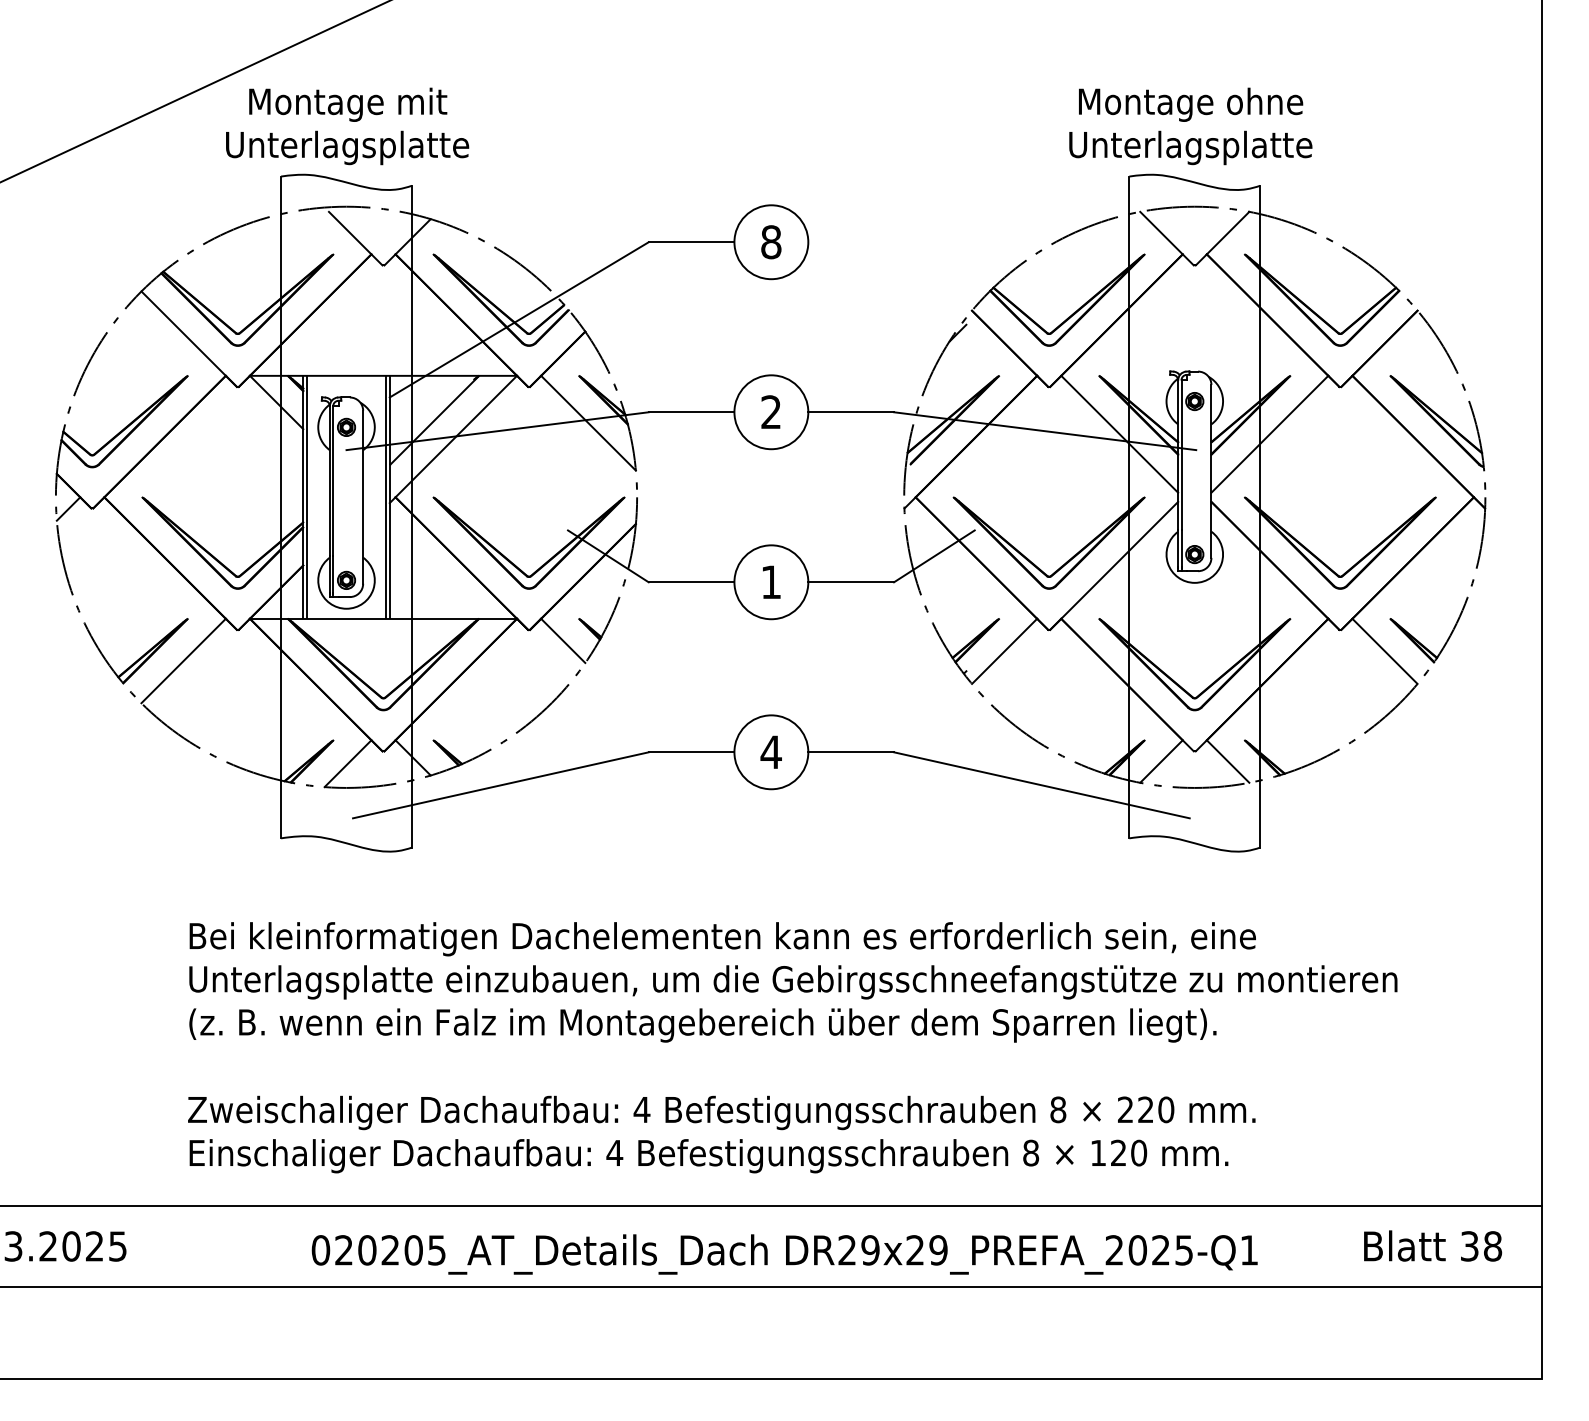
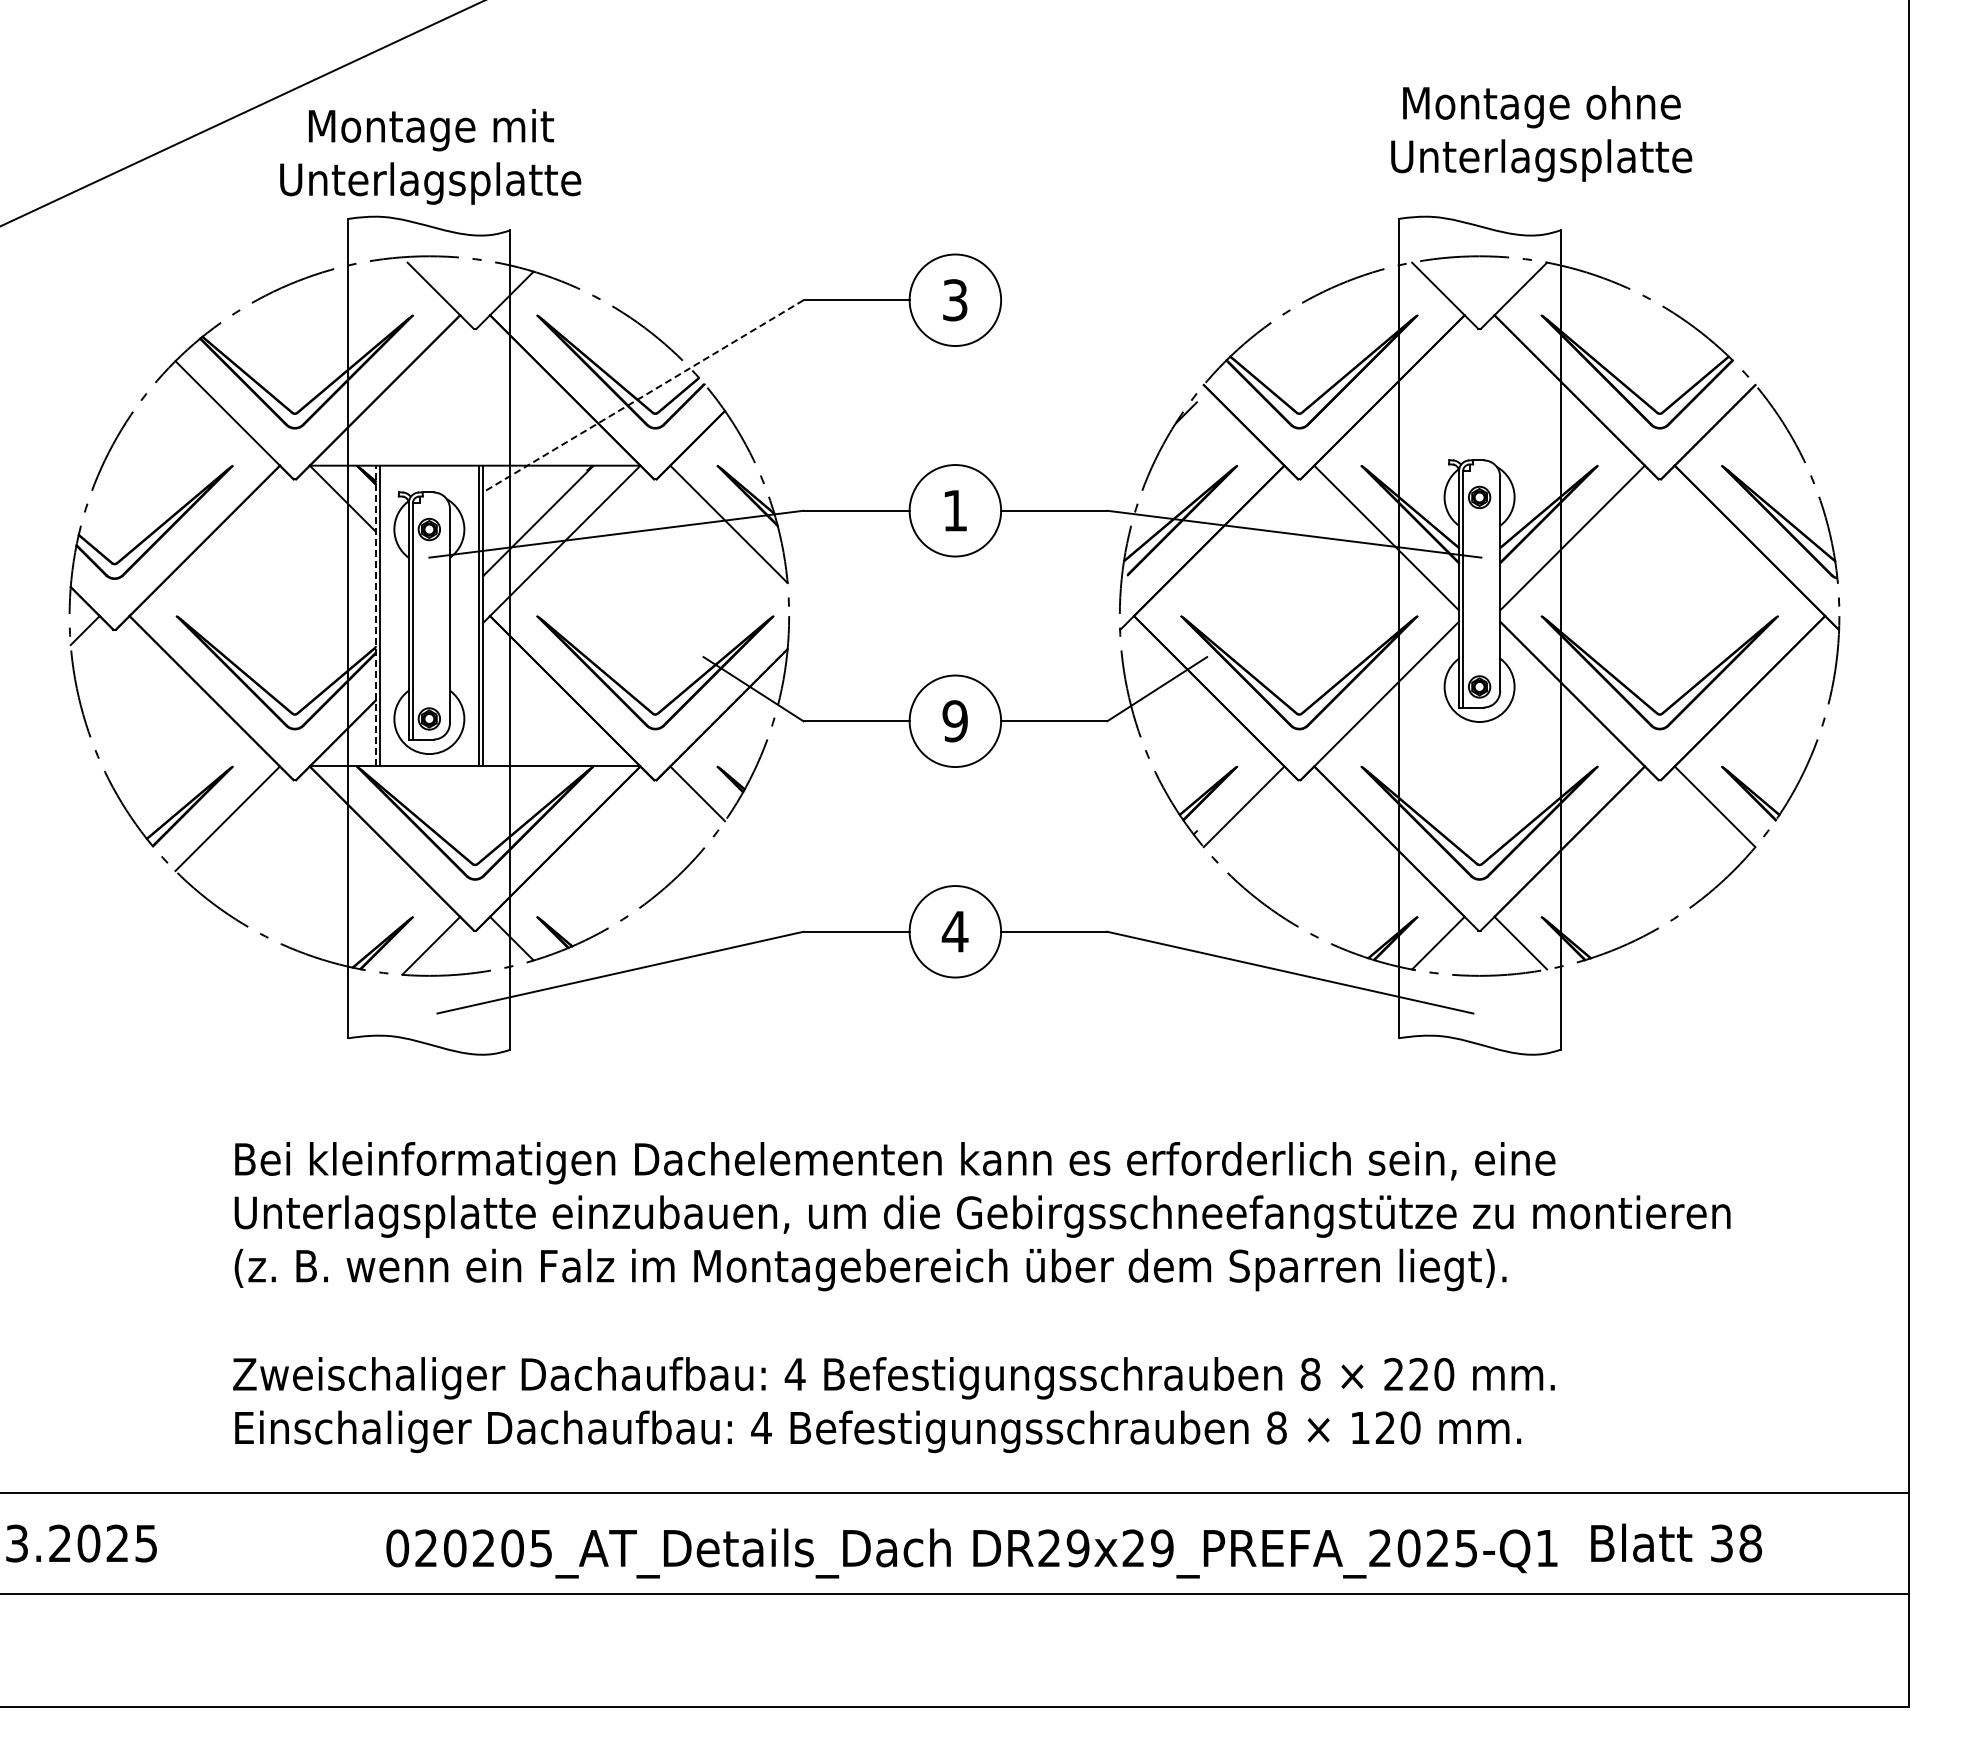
text: (1190, 126) -> (1541, 133), moved
text: (770, 242) -> (954, 300), 8 -> 3
line: (519, 319) -> (643, 396), solid -> dashed
text: (770, 412) -> (954, 510), 2 -> 1
line: (303, 496) -> (375, 615), solid -> dashed
text: (770, 582) -> (954, 721), 1 -> 9
text: (1432, 1245) -> (1676, 1542), moved

